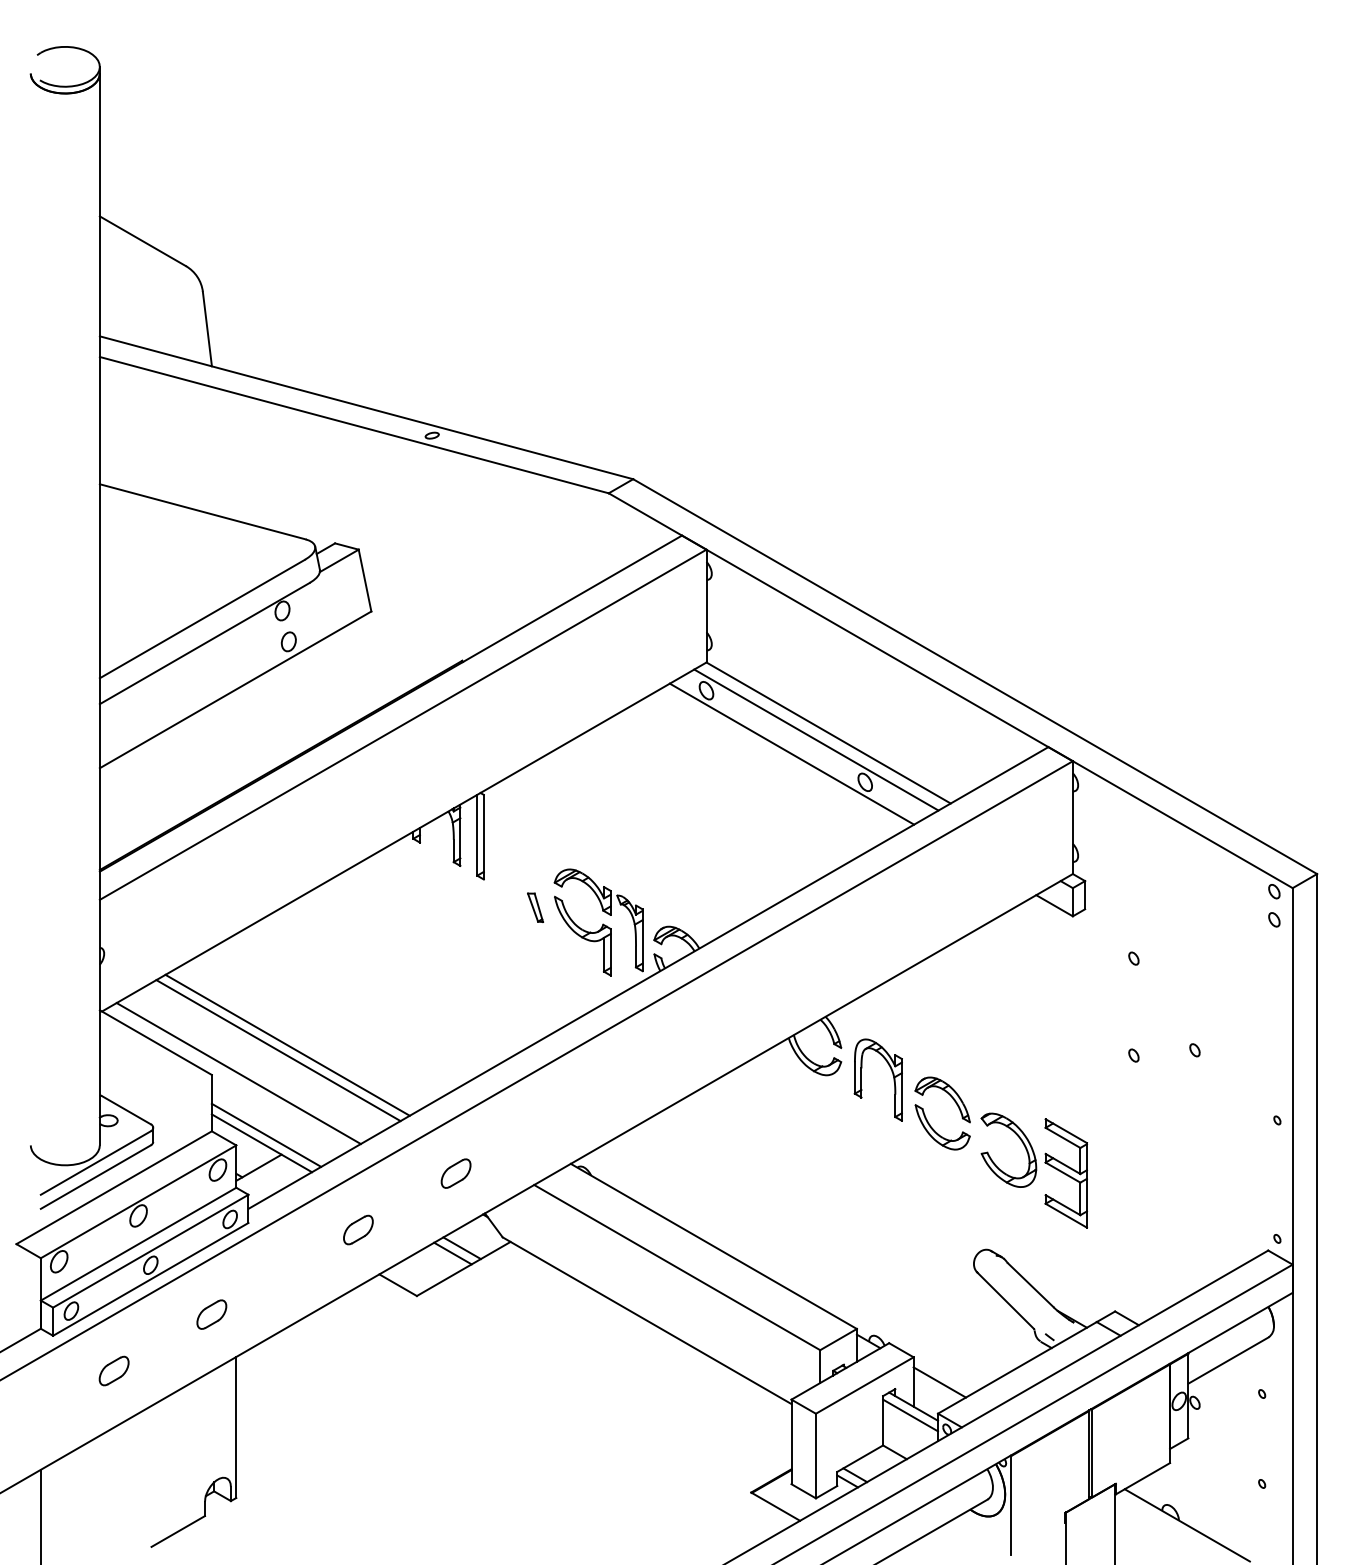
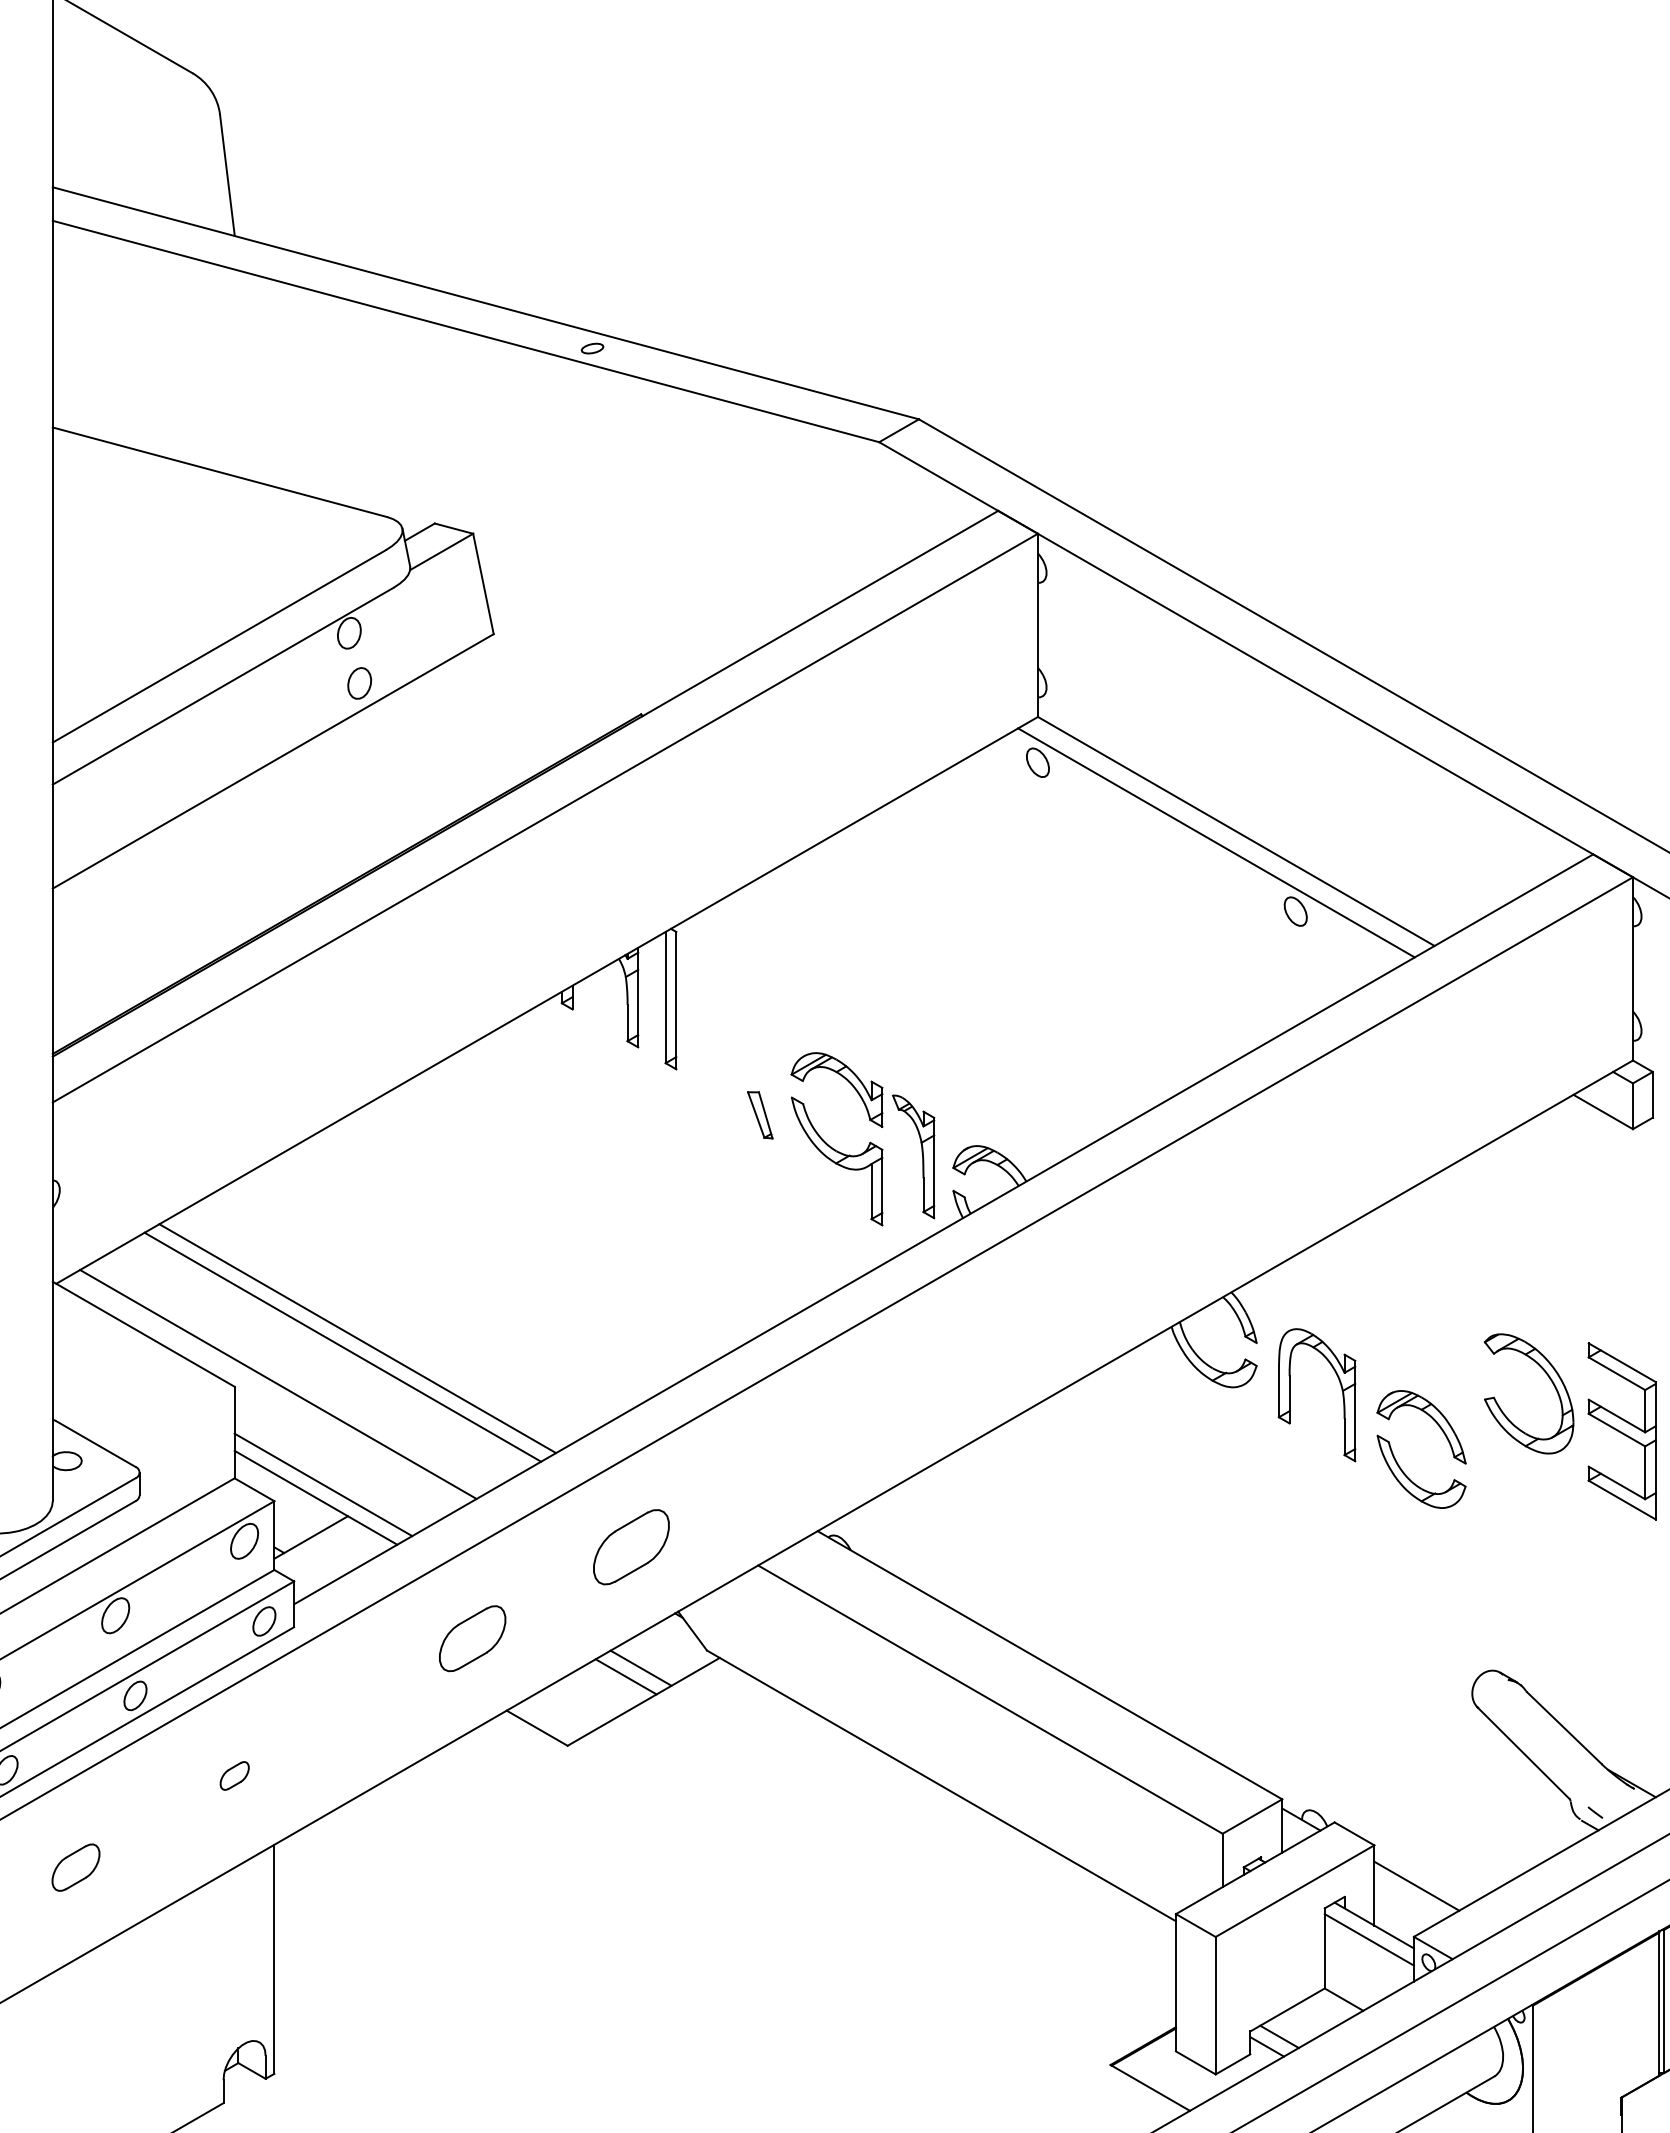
line: (791, 753) -> (1175, 864), removed
part: (1033, 1170) -> (1568, 1426), moved
part: (455, 1173) -> (630, 1546), size x1.6
part: (358, 1229) -> (472, 1637), size x1.4
part: (211, 1314) -> (234, 1775), size x0.6

